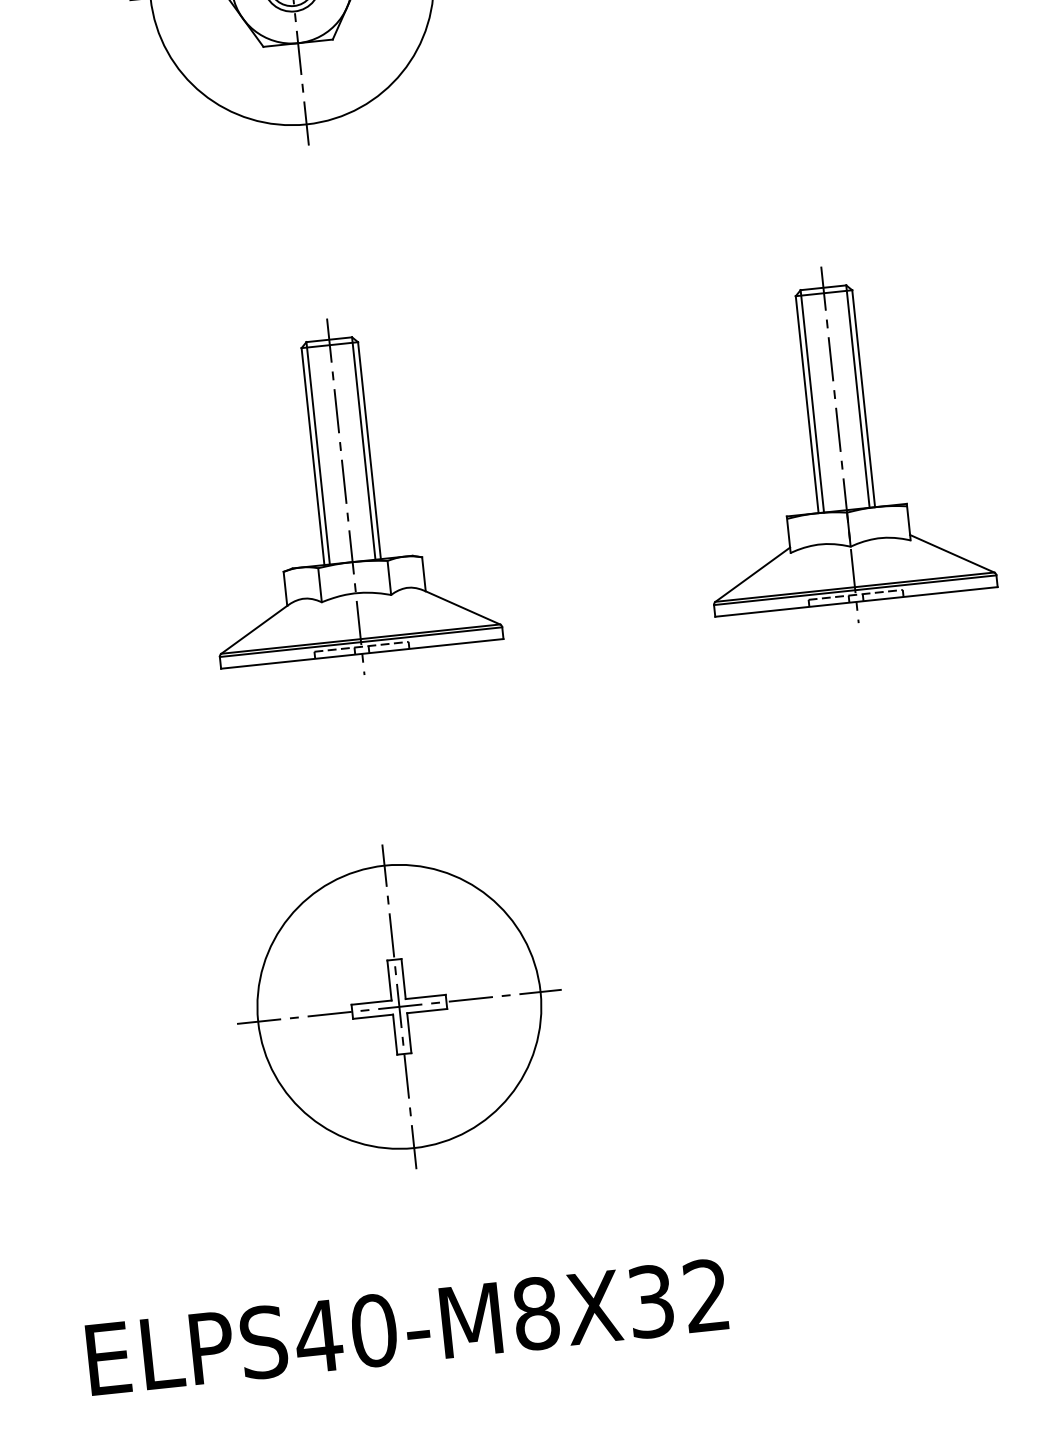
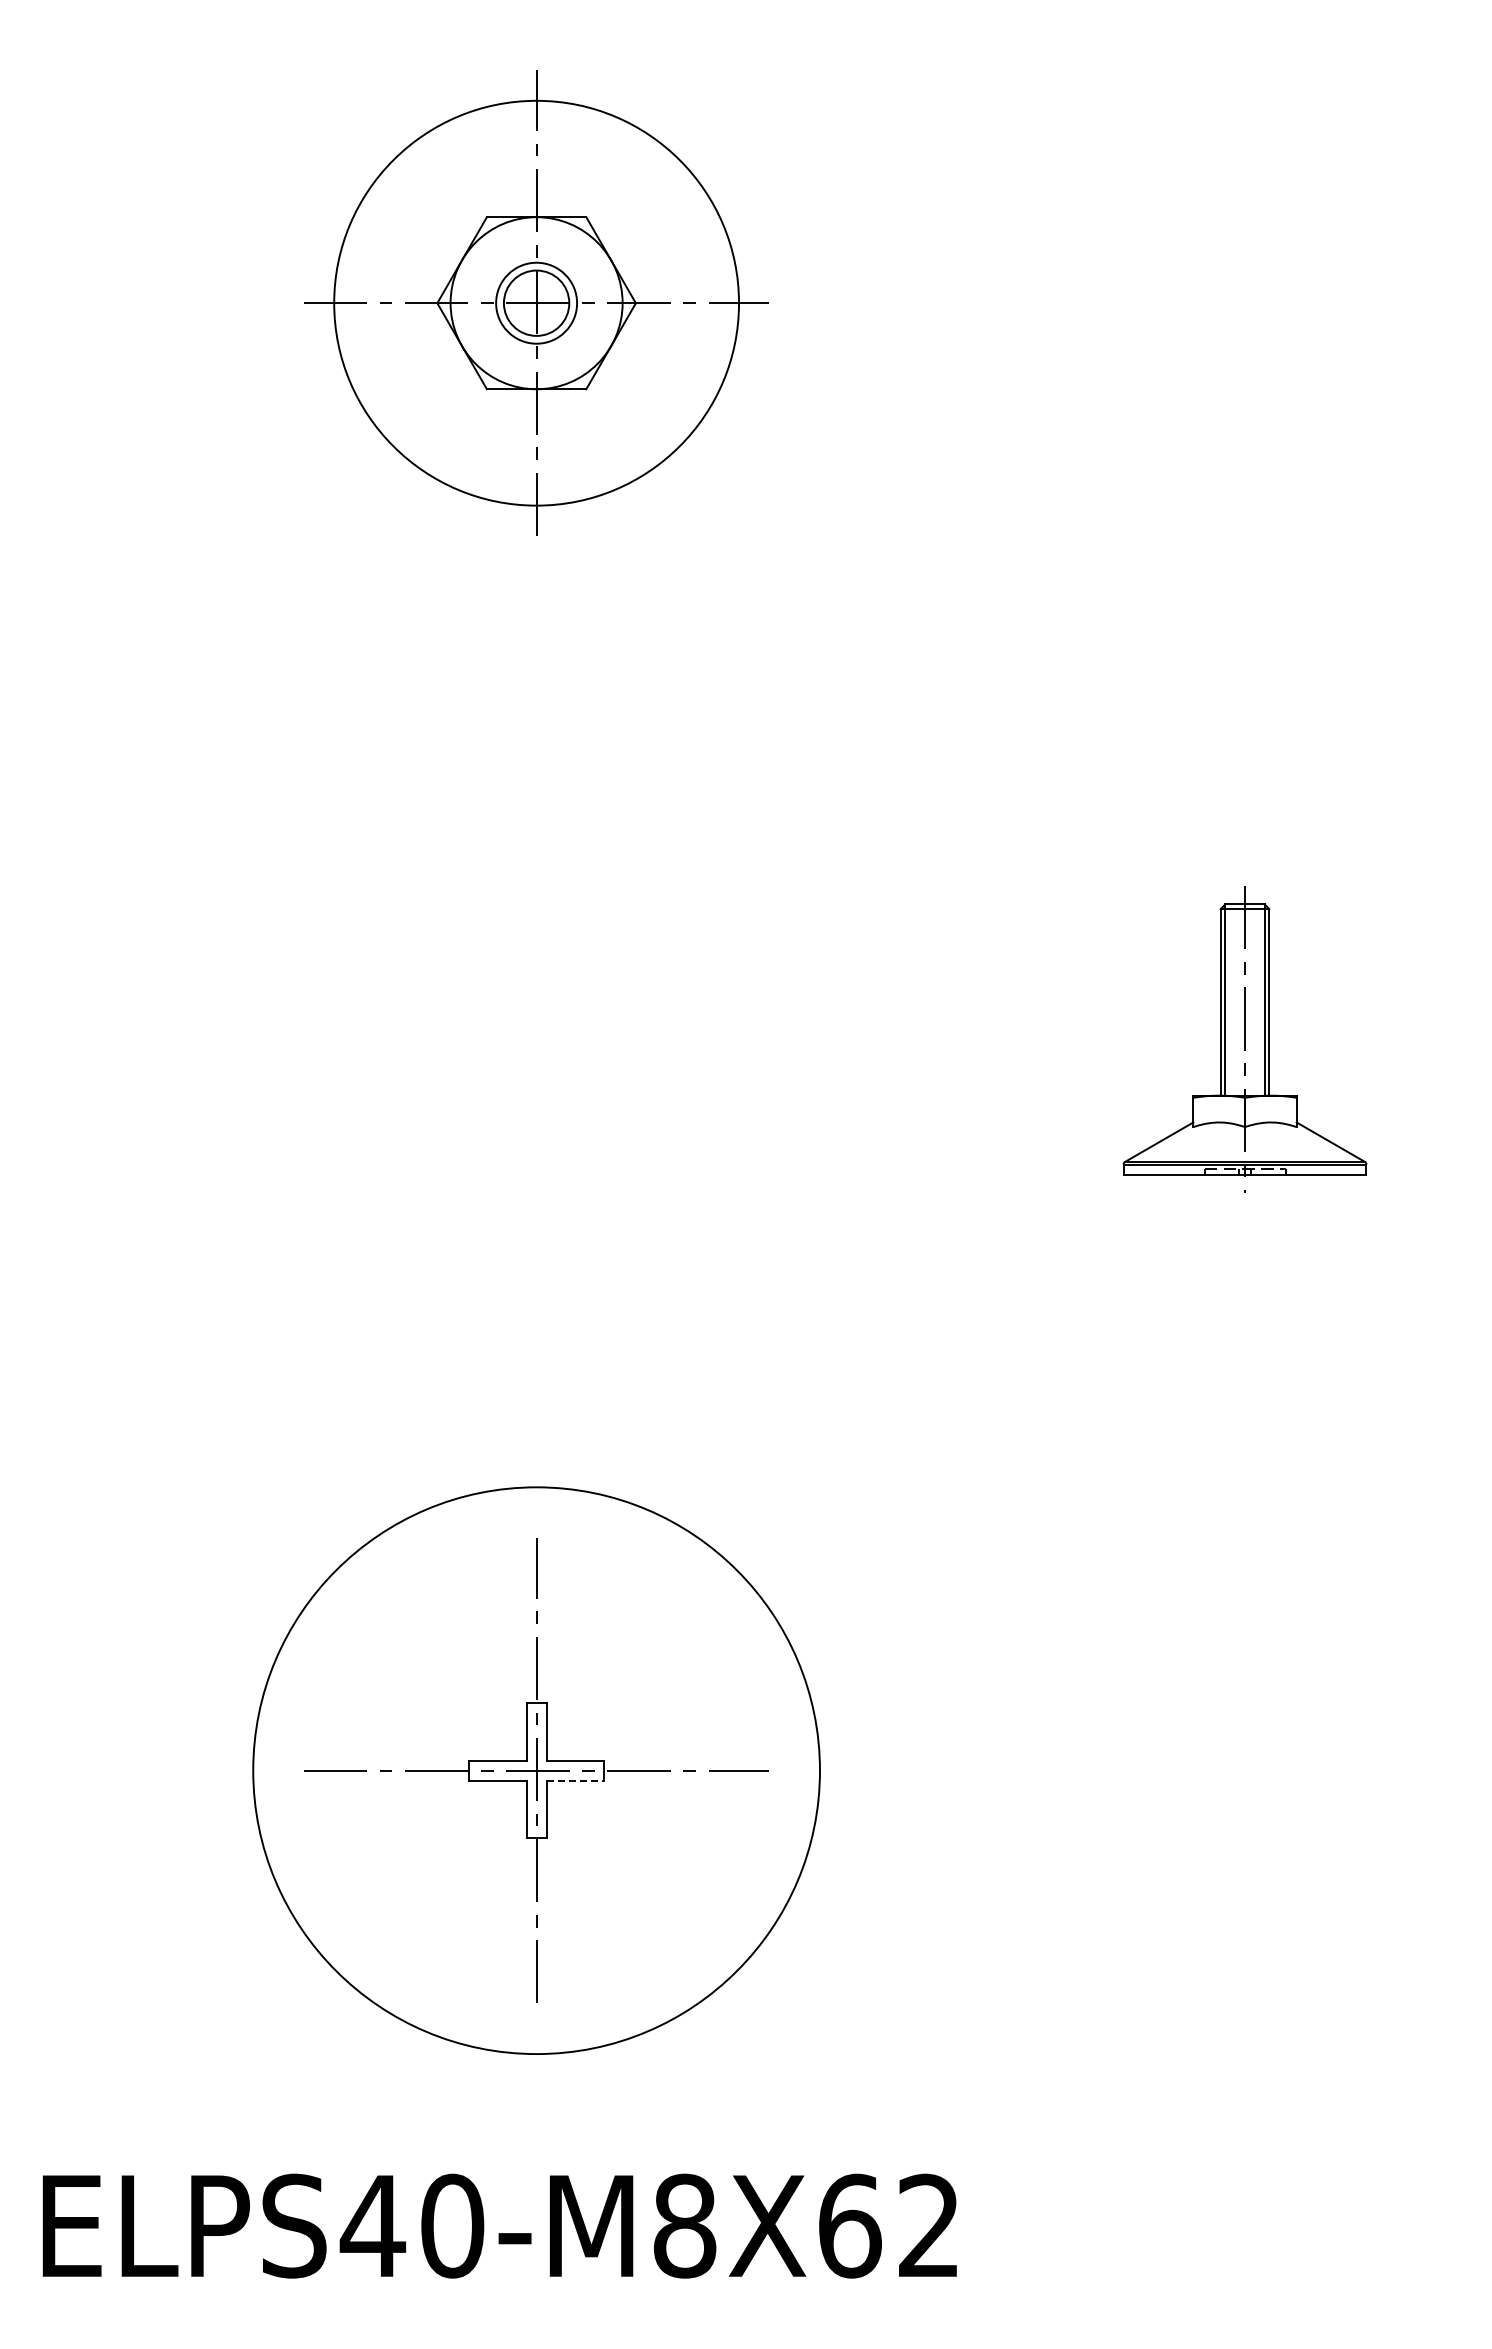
part: (839, 444) -> (1244, 1039), size x0.6
part: (345, 496) -> (536, 1039), removed
circle: (399, 1006) -> (536, 1770), size x1.4
line: (427, 1010) -> (575, 1780), solid -> dashed
text: (651, 1301) -> (850, 2225), ELPS40-M8X32 -> ELPS40-M8X62

